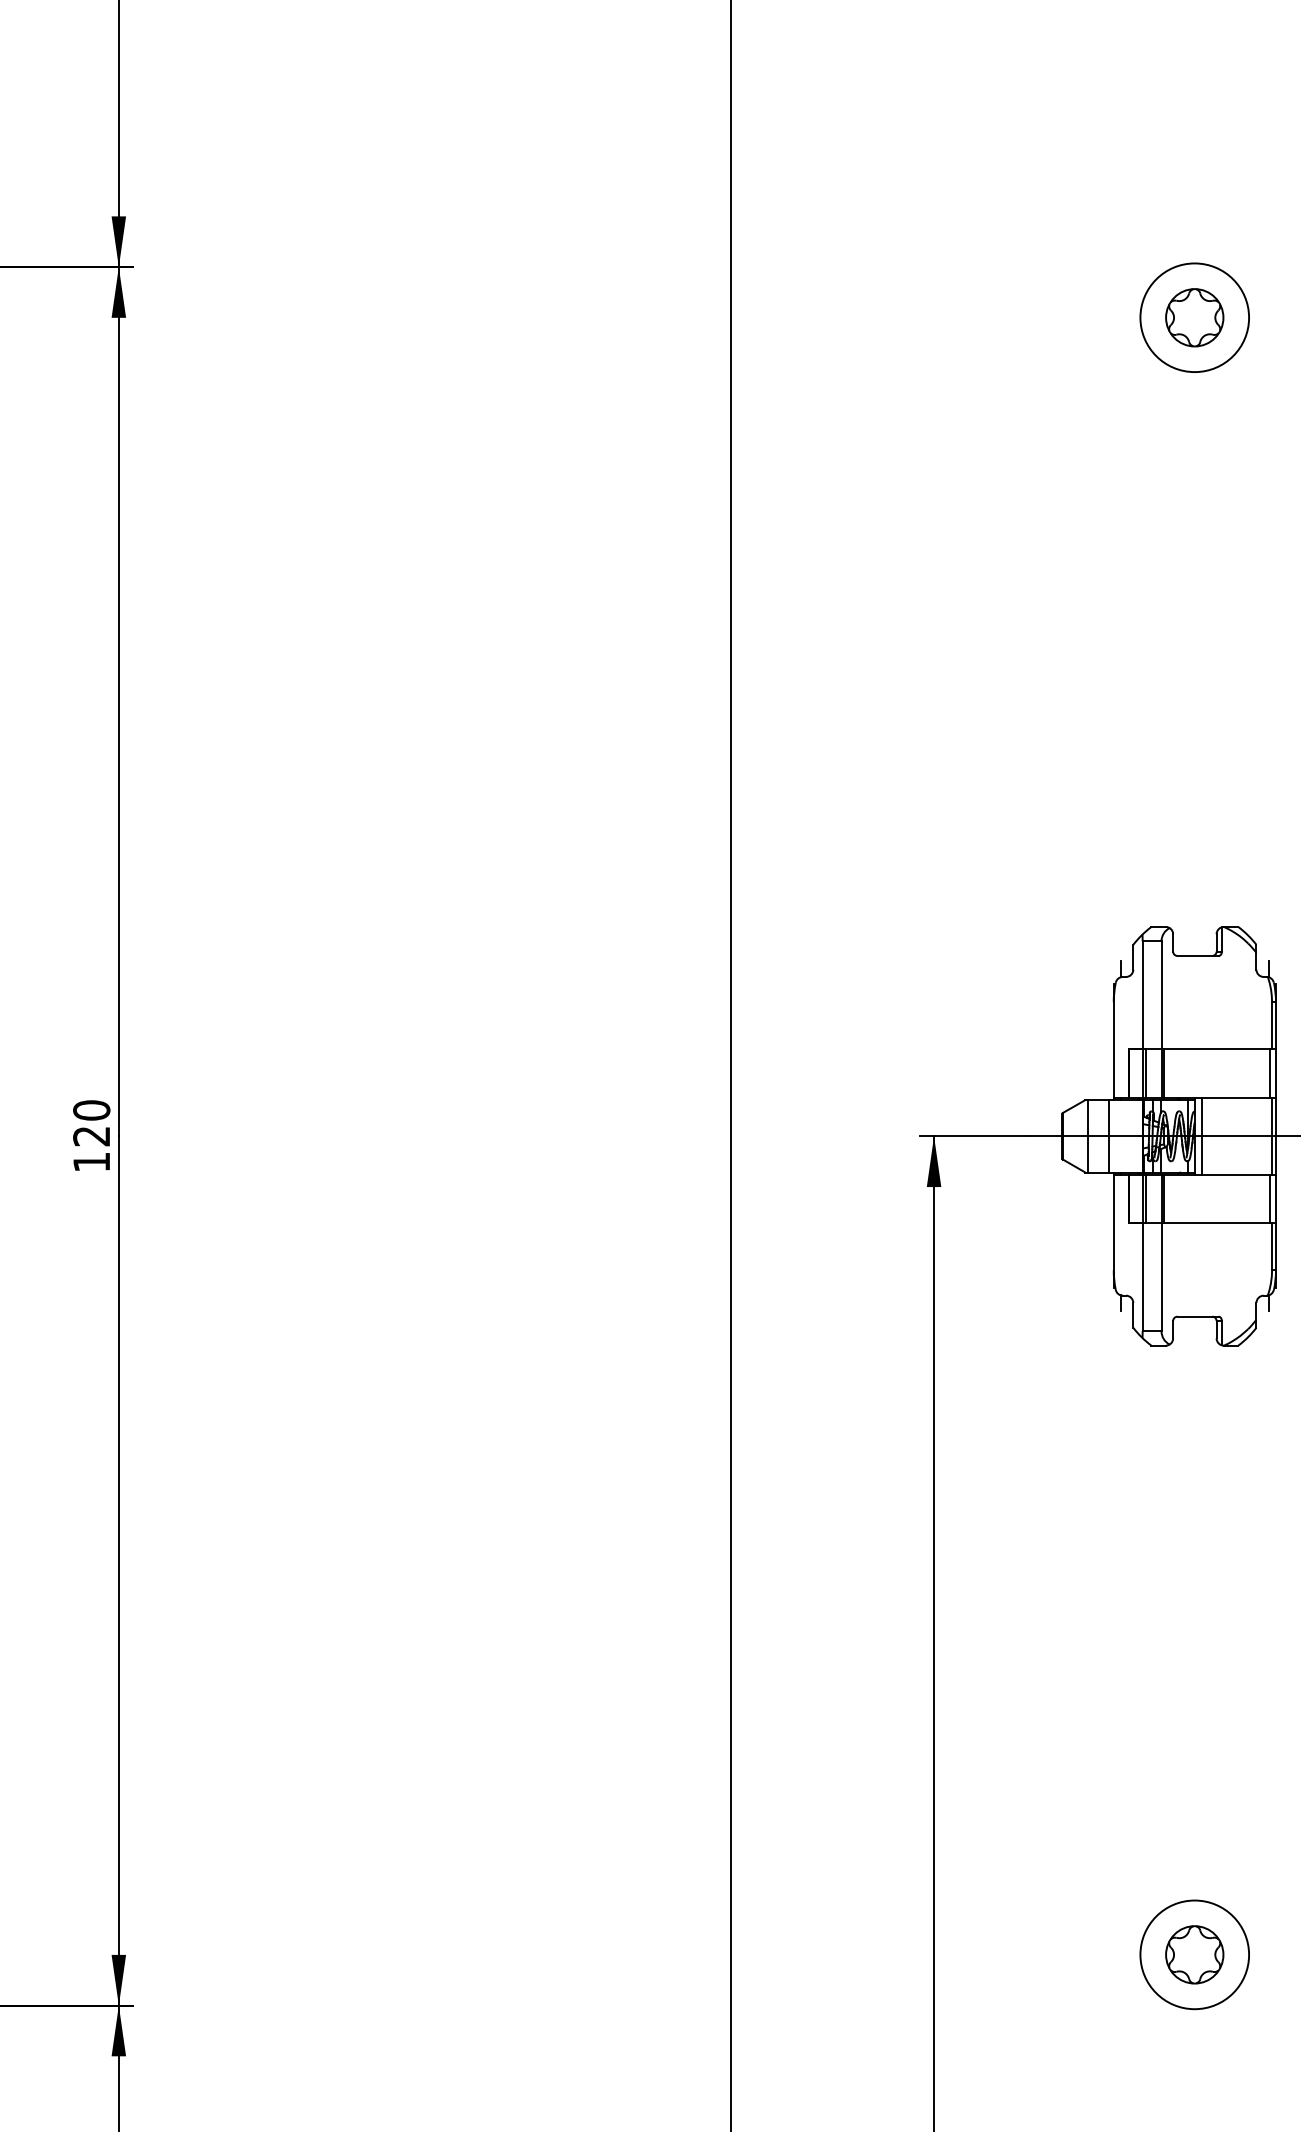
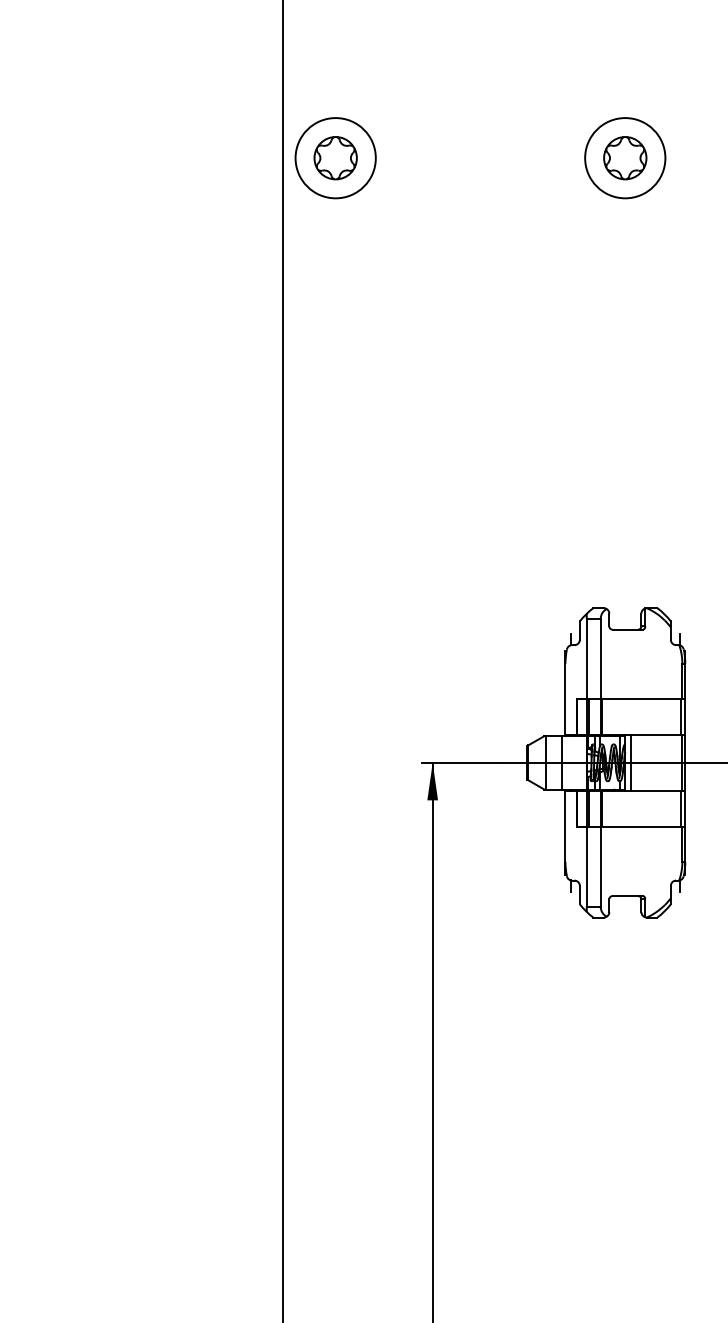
part: (802, 317) -> (335, 158), added

